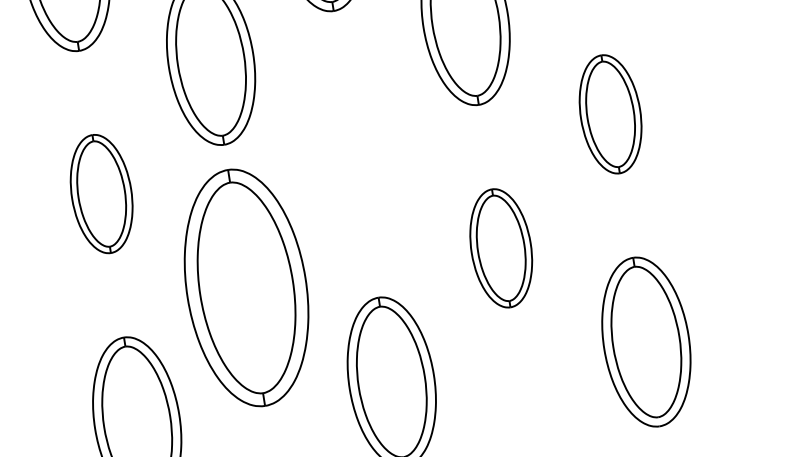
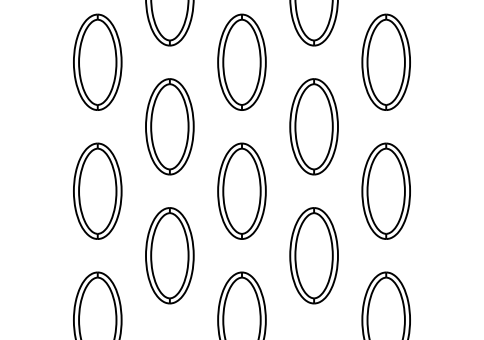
part: (609, 113) -> (385, 190), size x1.43
part: (355, 153) -> (241, 190), added
part: (100, 192) -> (97, 190), size x1.43
part: (500, 247) -> (313, 255), size x1.43
part: (245, 287) -> (169, 255), size x0.71

